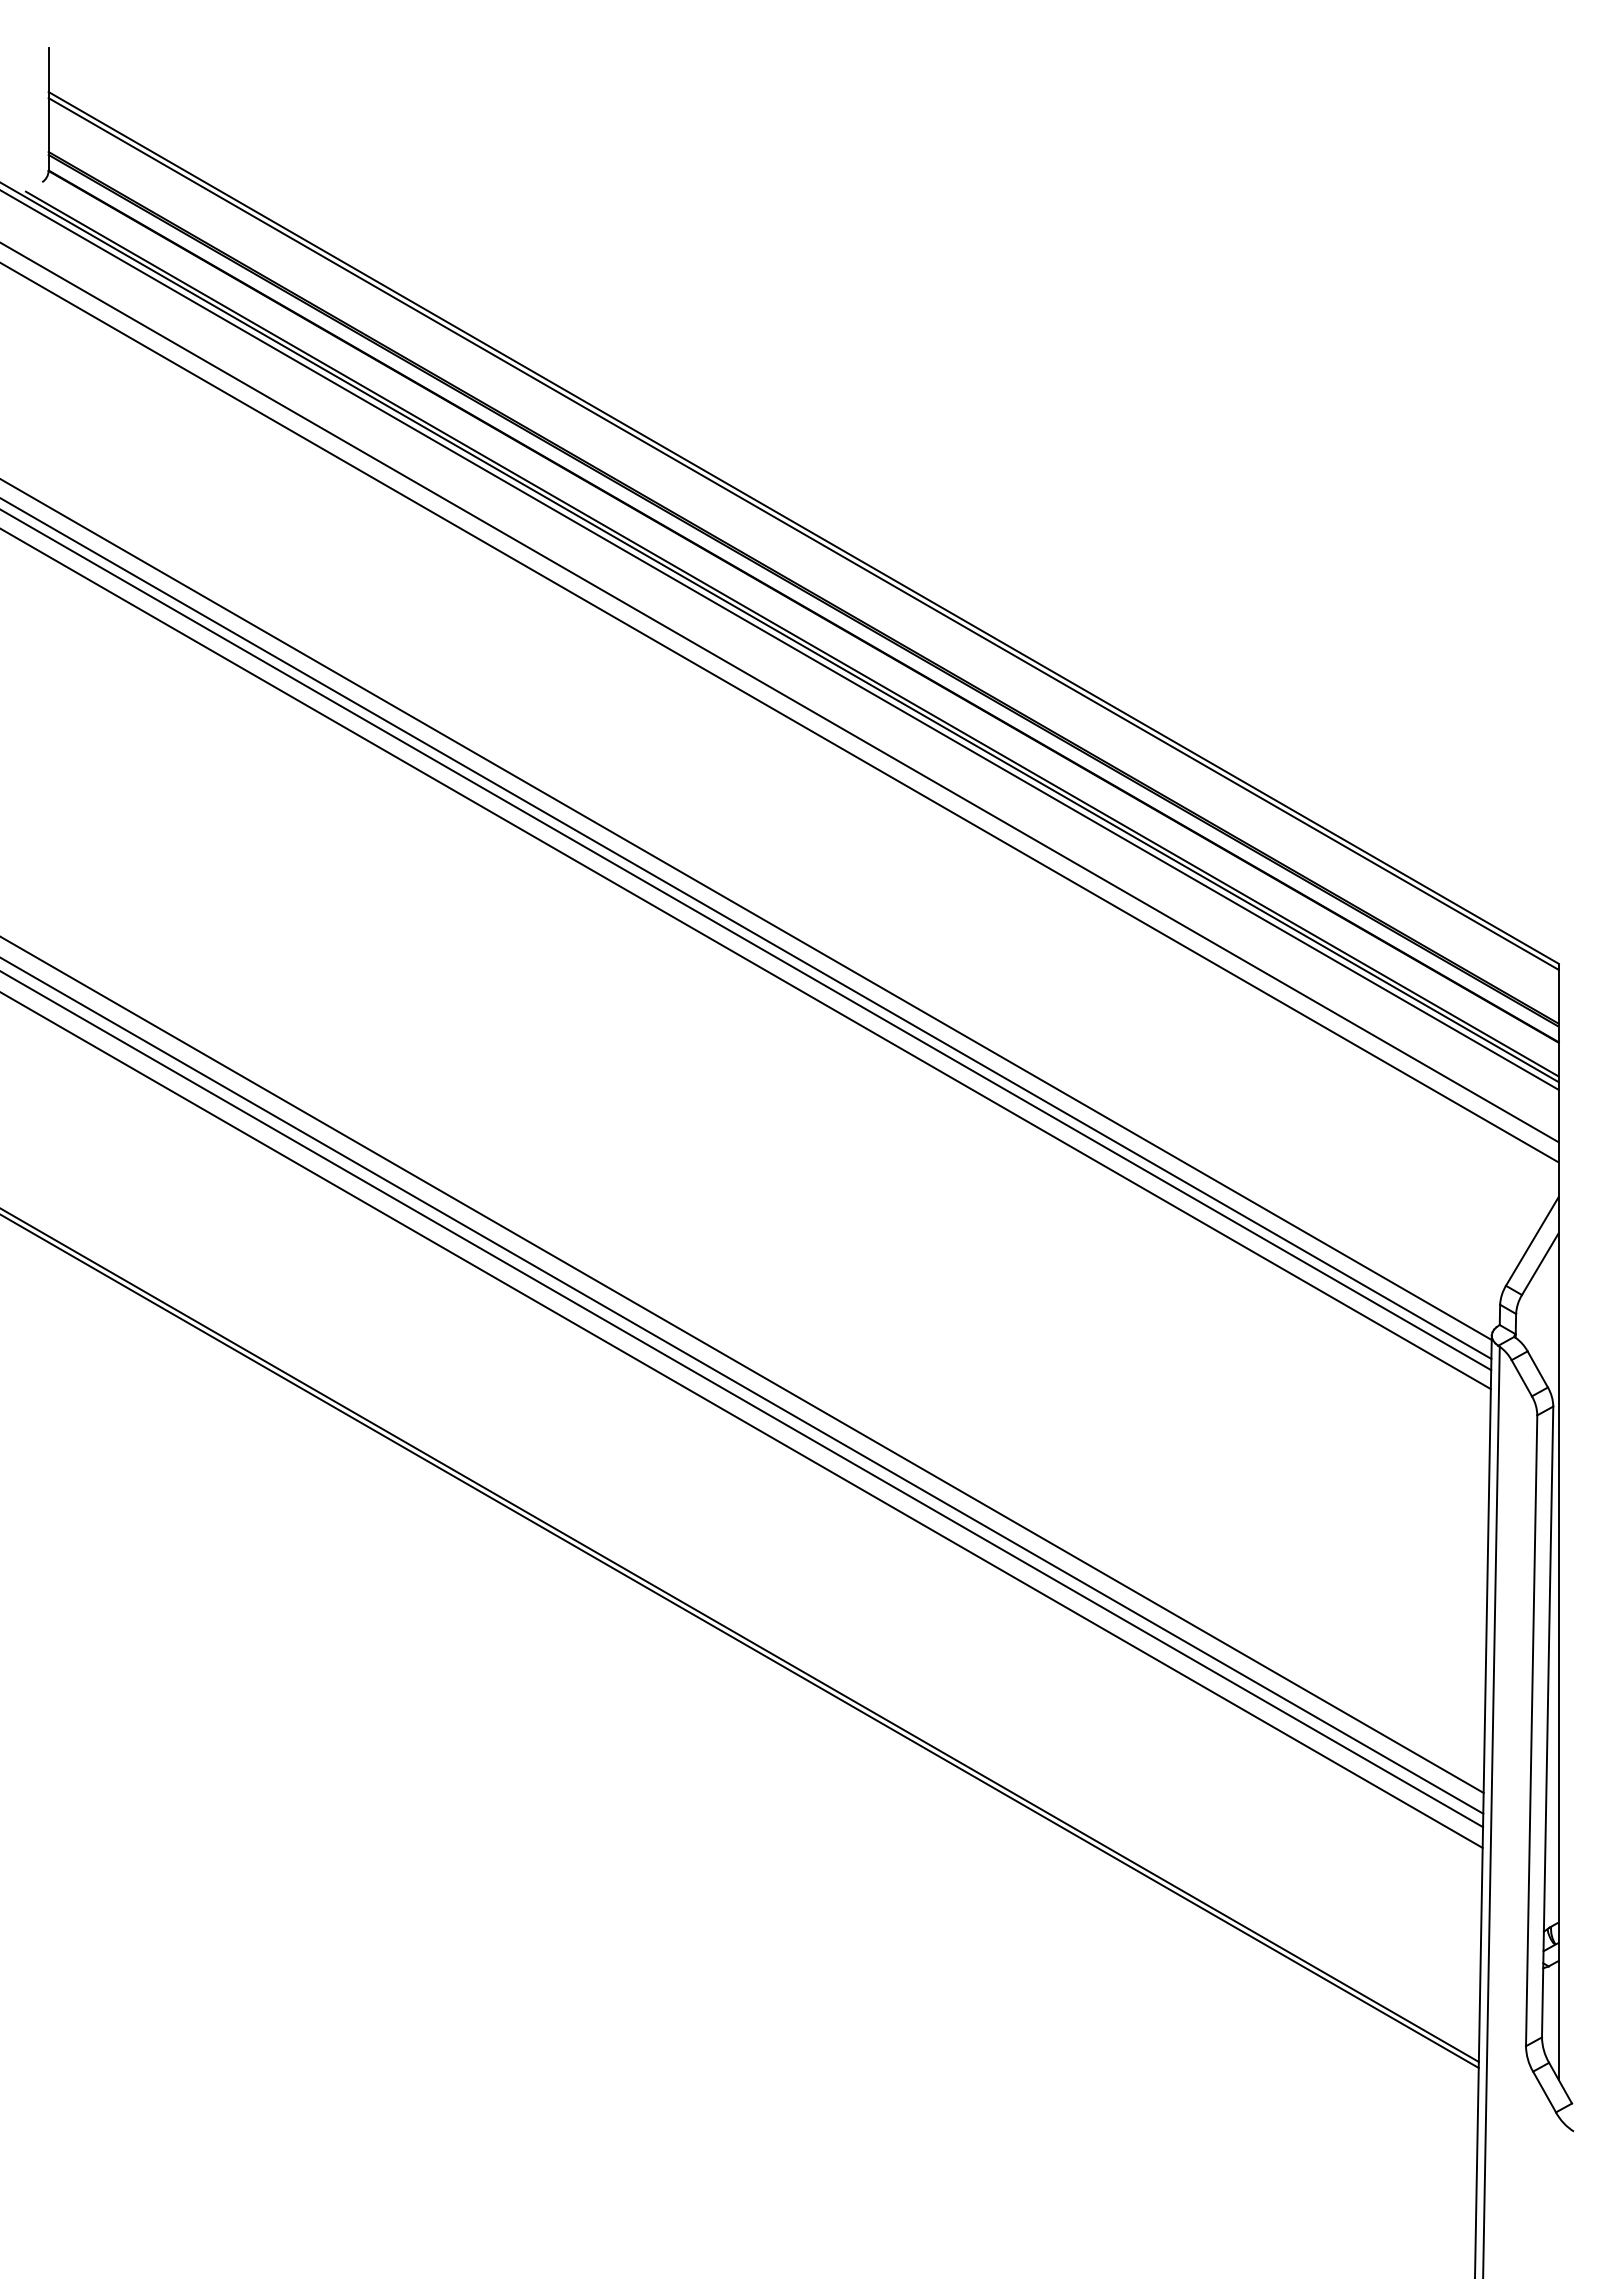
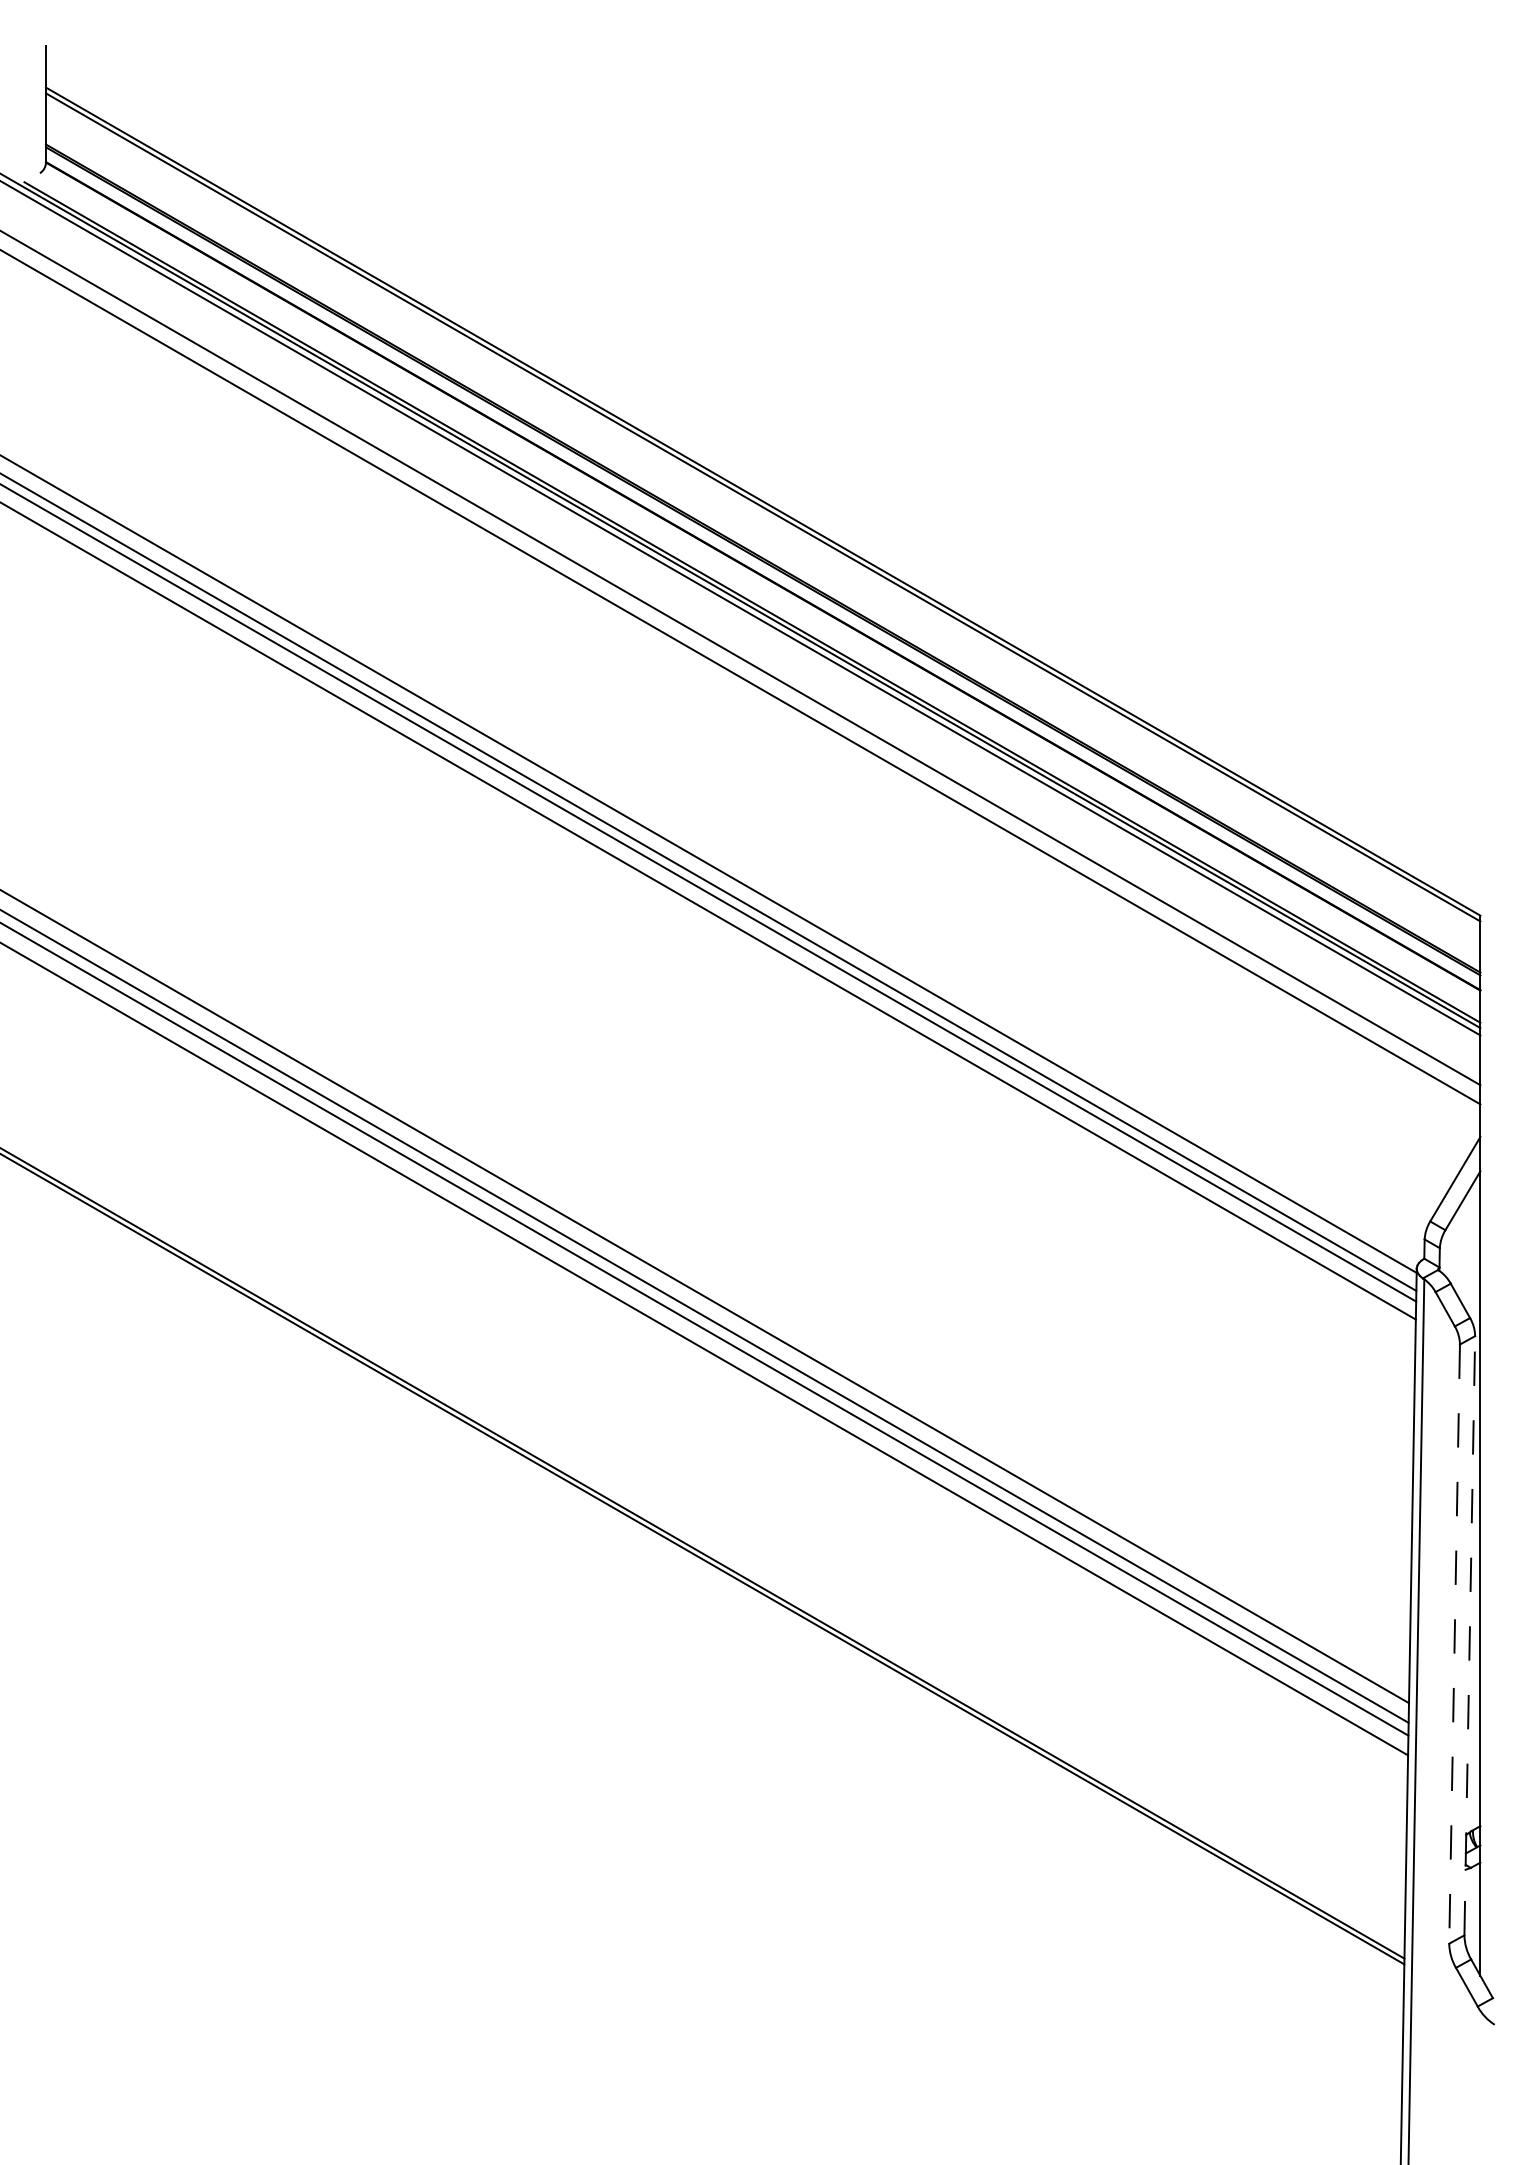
line: (1547, 1721) -> (1469, 1635), solid -> dashed
line: (1531, 1731) -> (1454, 1644), solid -> dashed

